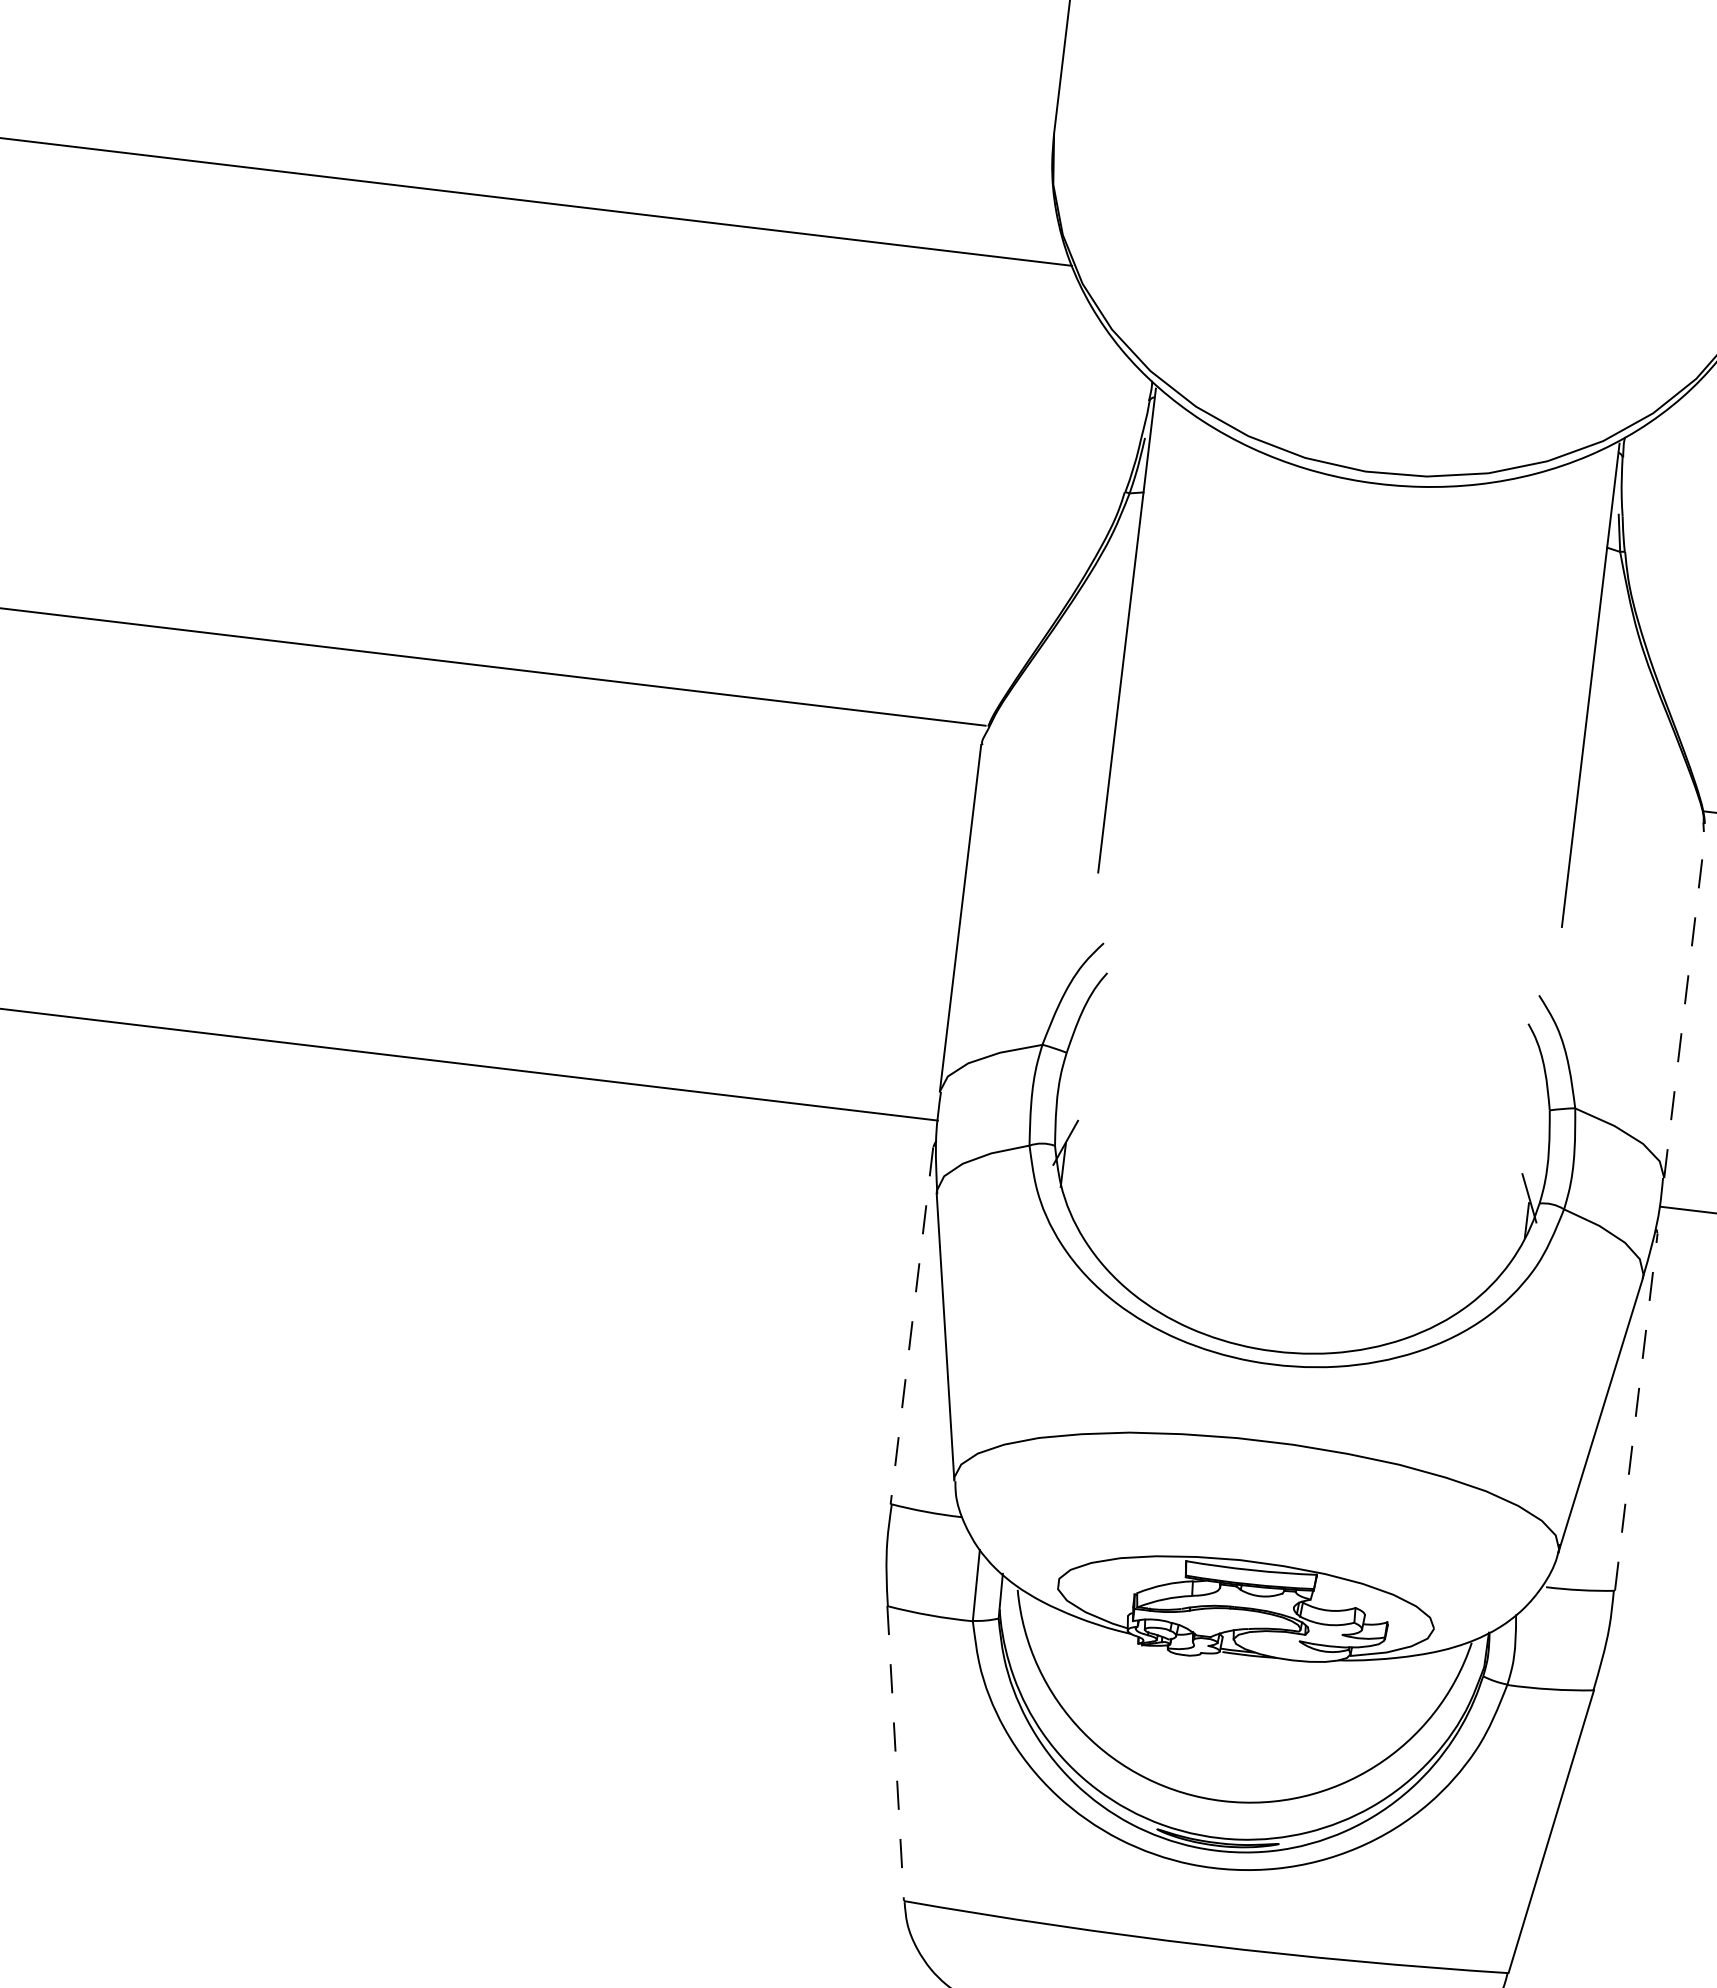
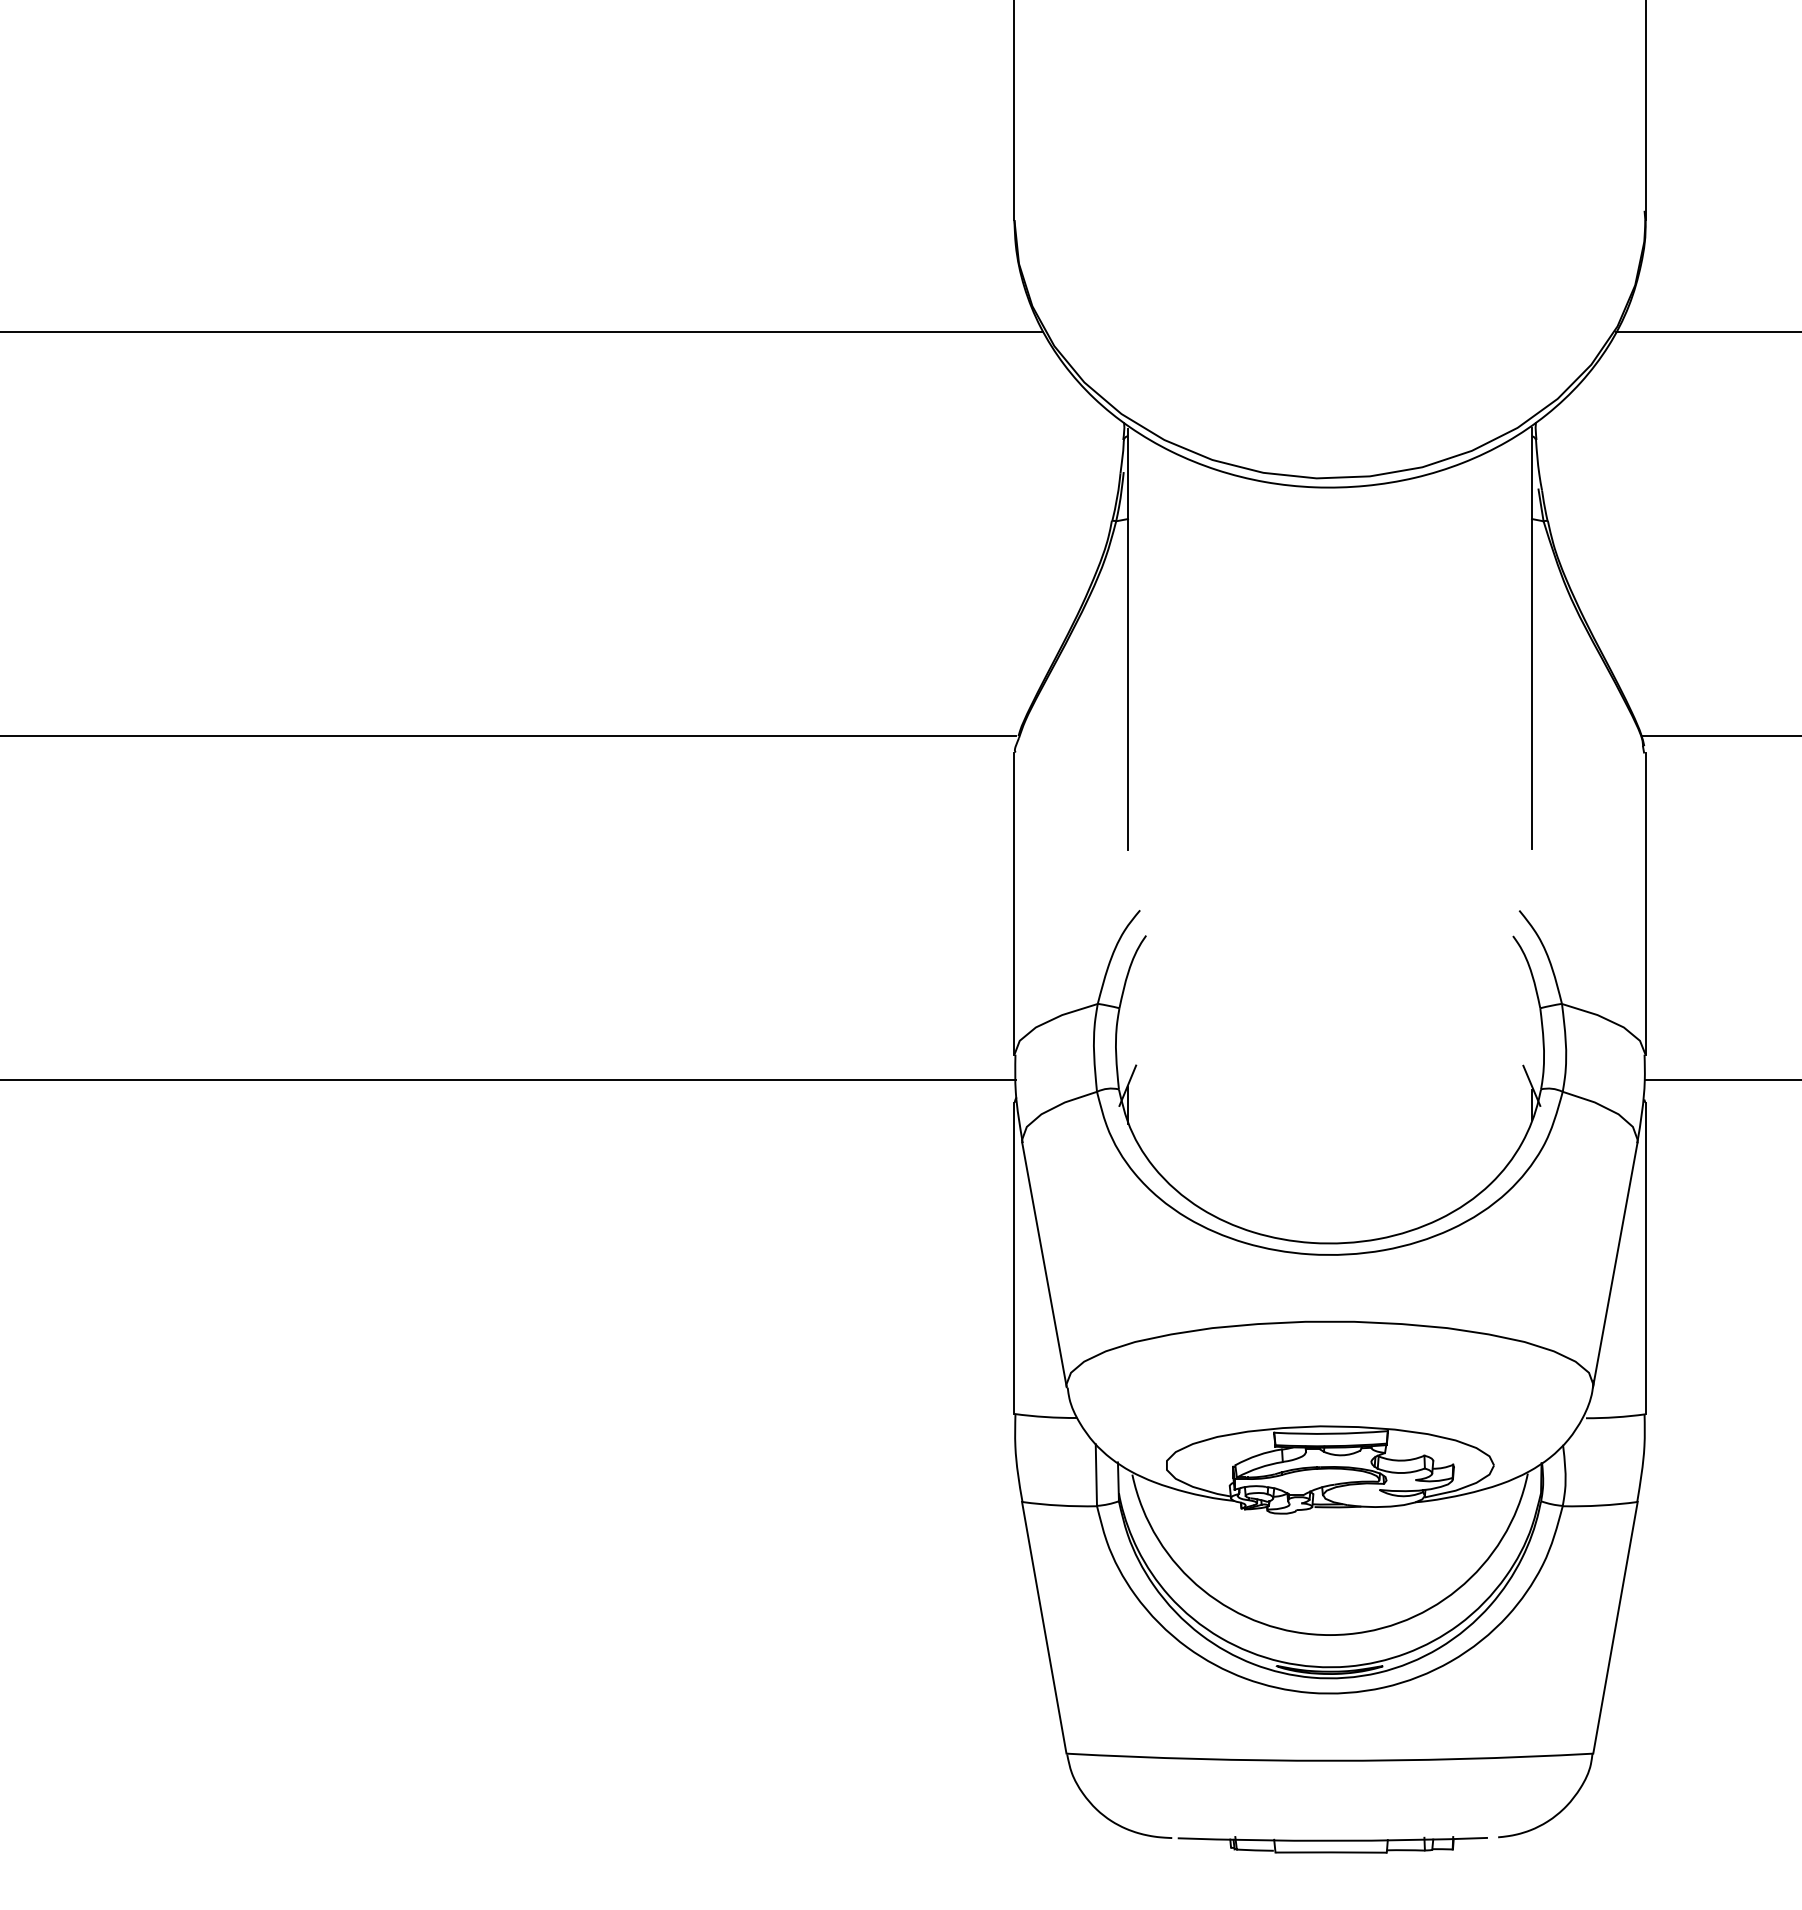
line: (1684, 1004) -> (1645, 903), dashed -> solid
line: (912, 1325) -> (1014, 1258), dashed -> solid
line: (1636, 1411) -> (1645, 1258), dashed -> solid
line: (895, 1753) -> (1044, 1627), dashed -> solid

